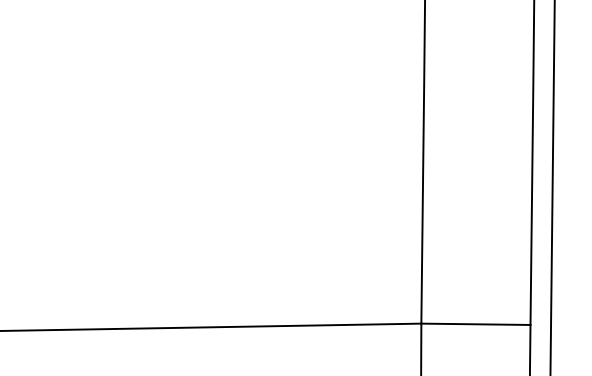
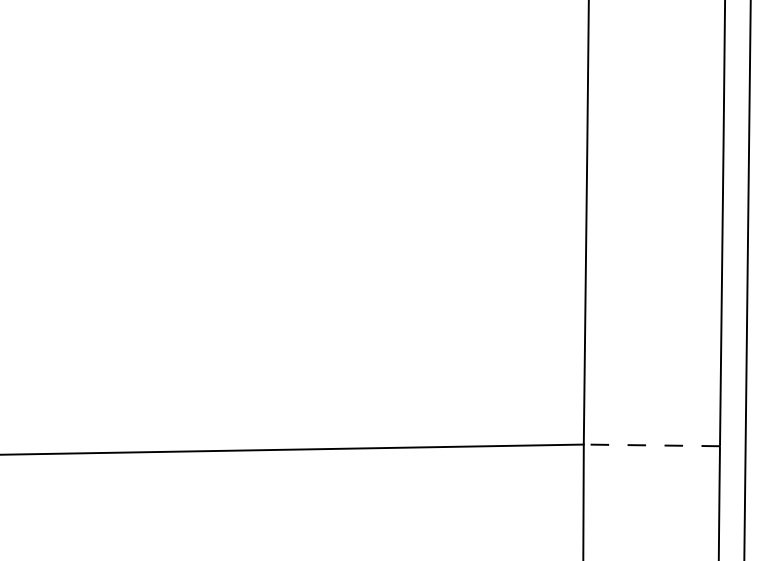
line: (475, 324) -> (651, 445), solid -> dashed

